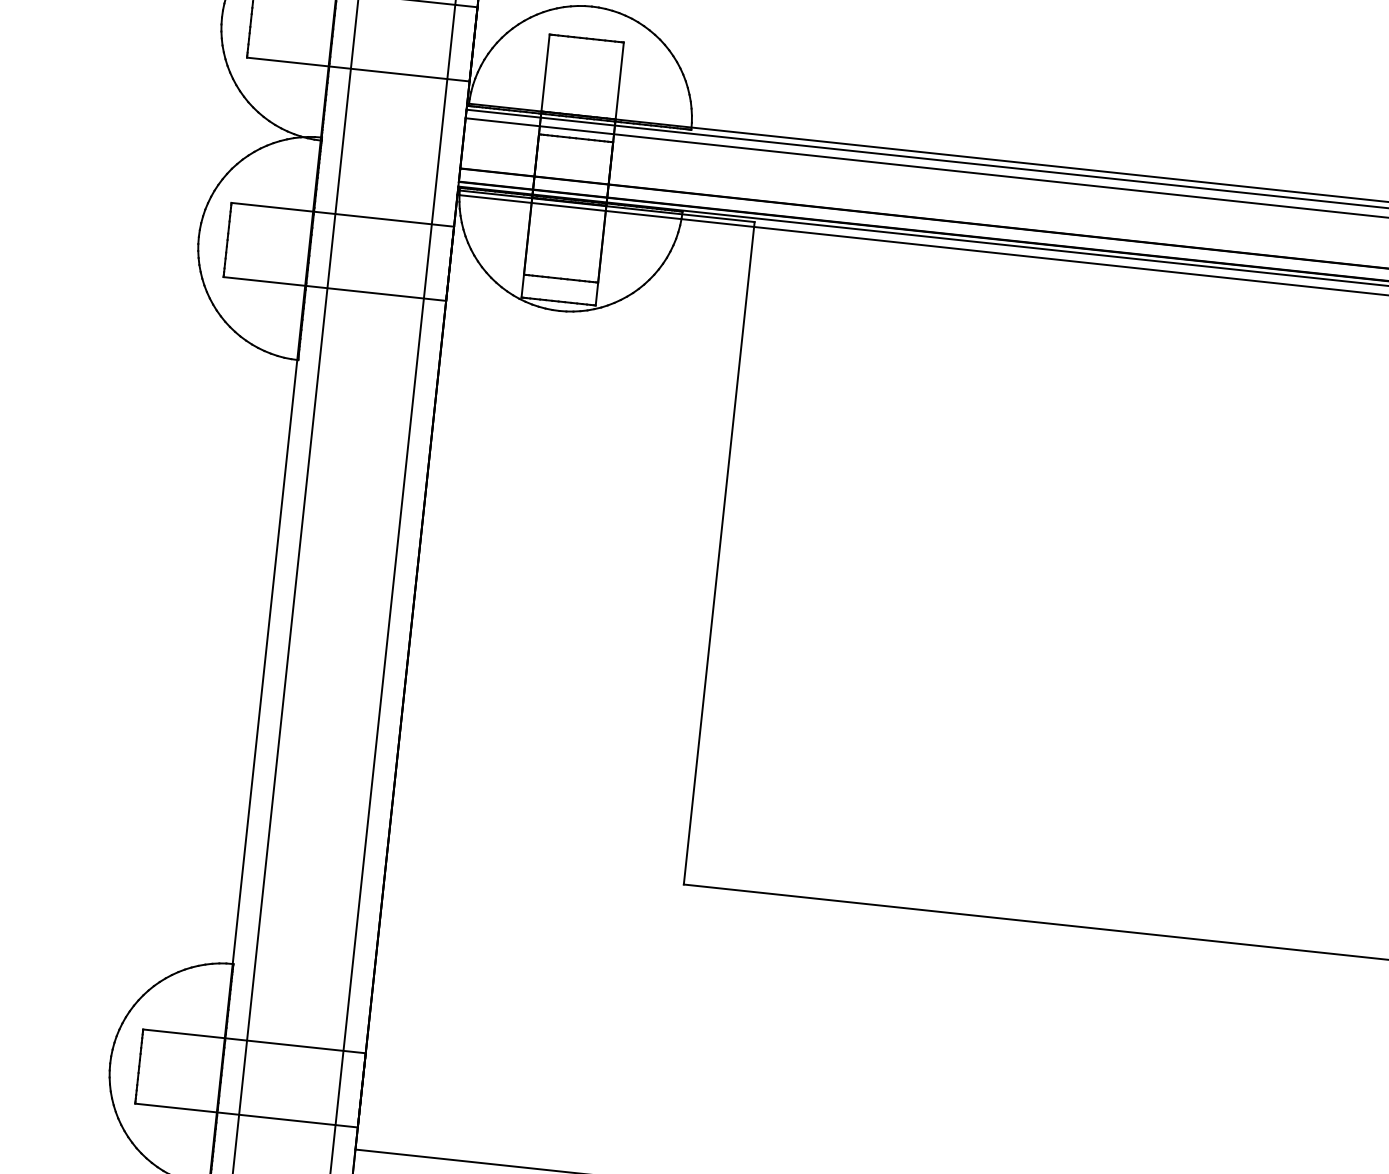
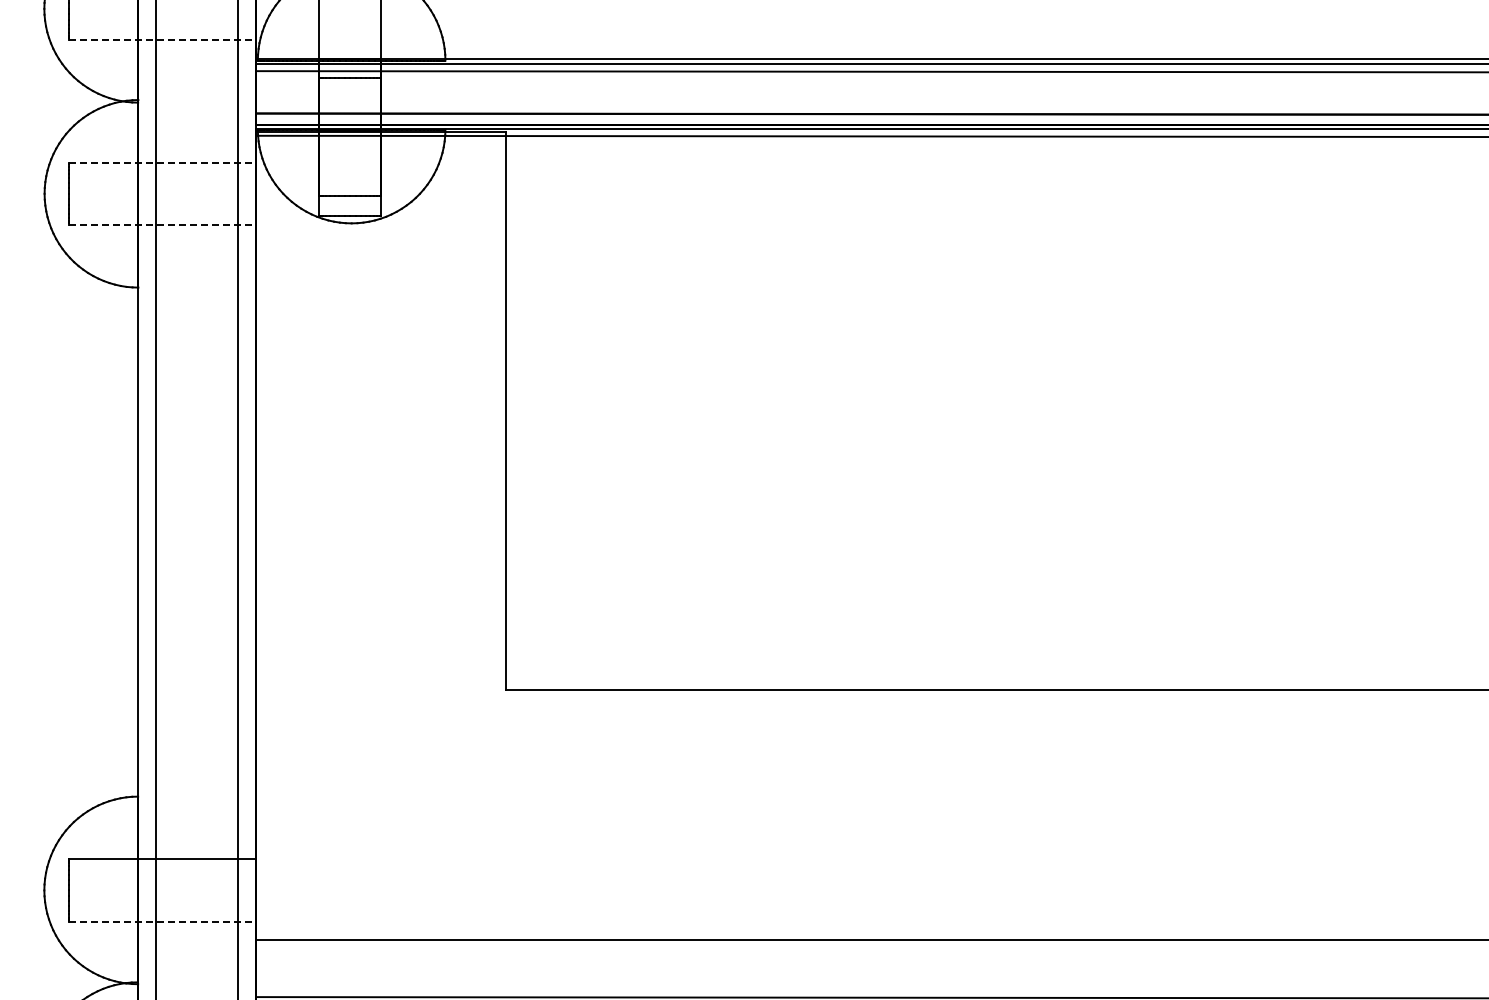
line: (358, 69) -> (162, 40), solid -> dashed
line: (342, 214) -> (162, 162), solid -> dashed
line: (334, 289) -> (162, 225), solid -> dashed
line: (246, 1115) -> (162, 921), solid -> dashed

